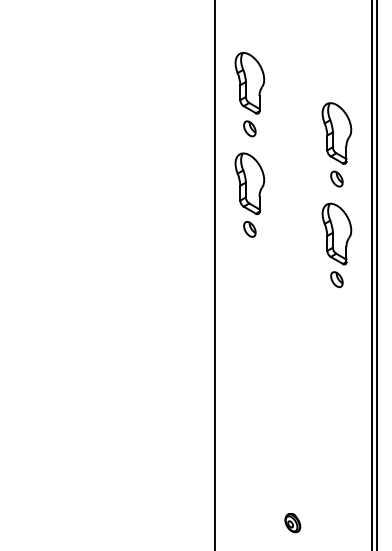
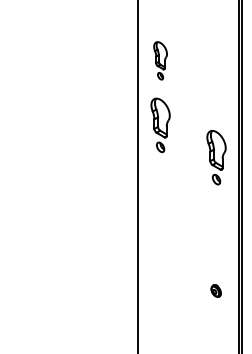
part: (249, 94) -> (160, 60), size x0.7
part: (336, 143) -> (216, 92), removed
part: (291, 522) -> (215, 290), moved

